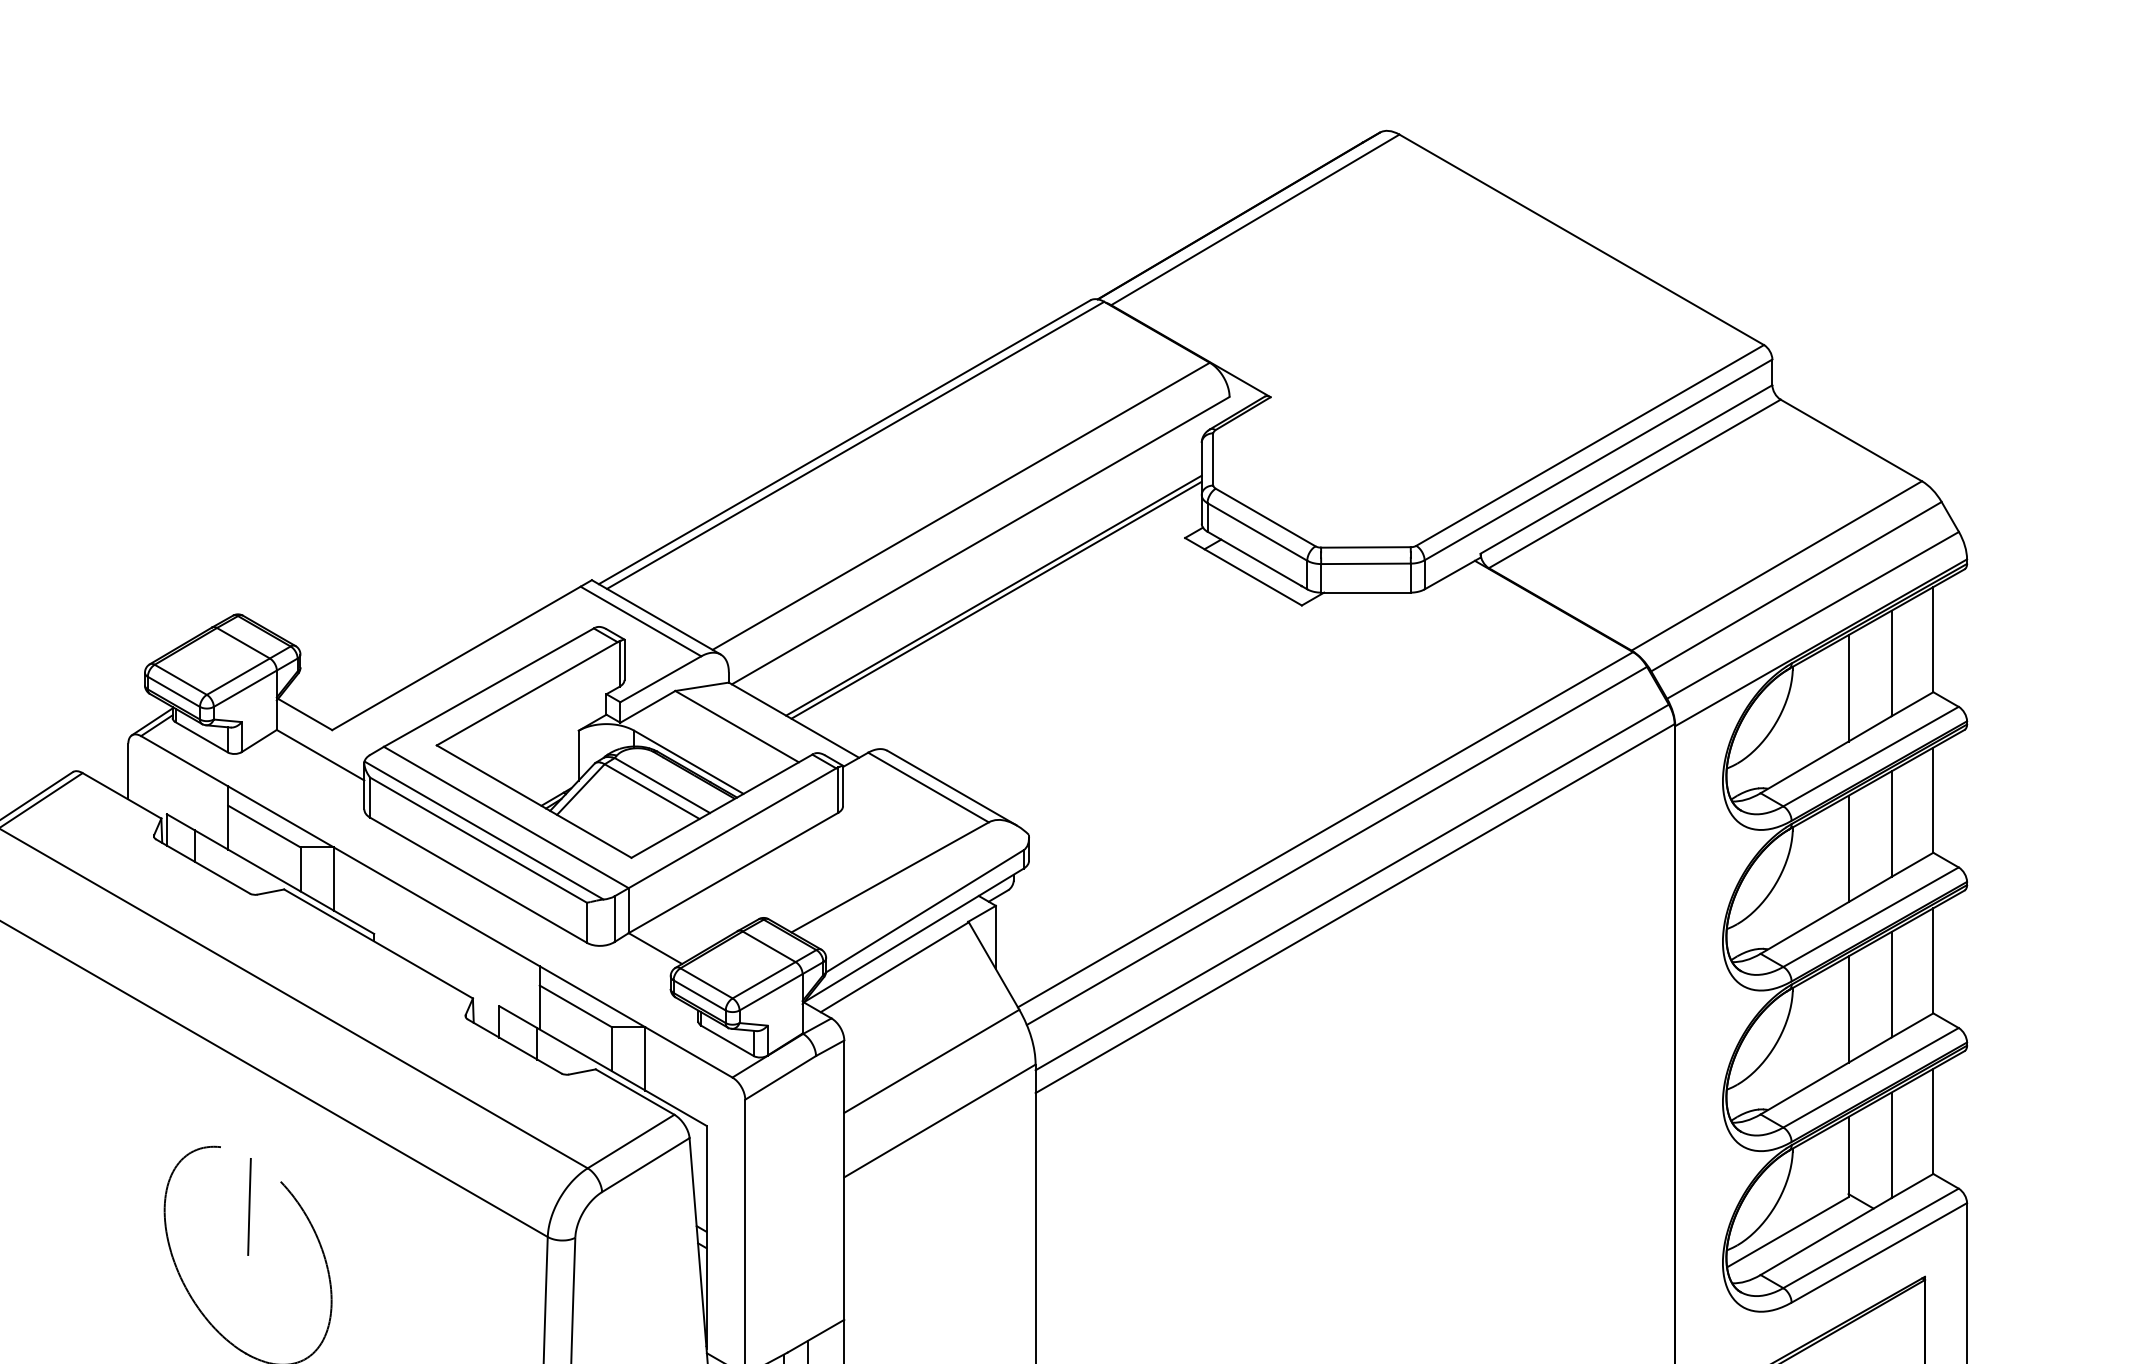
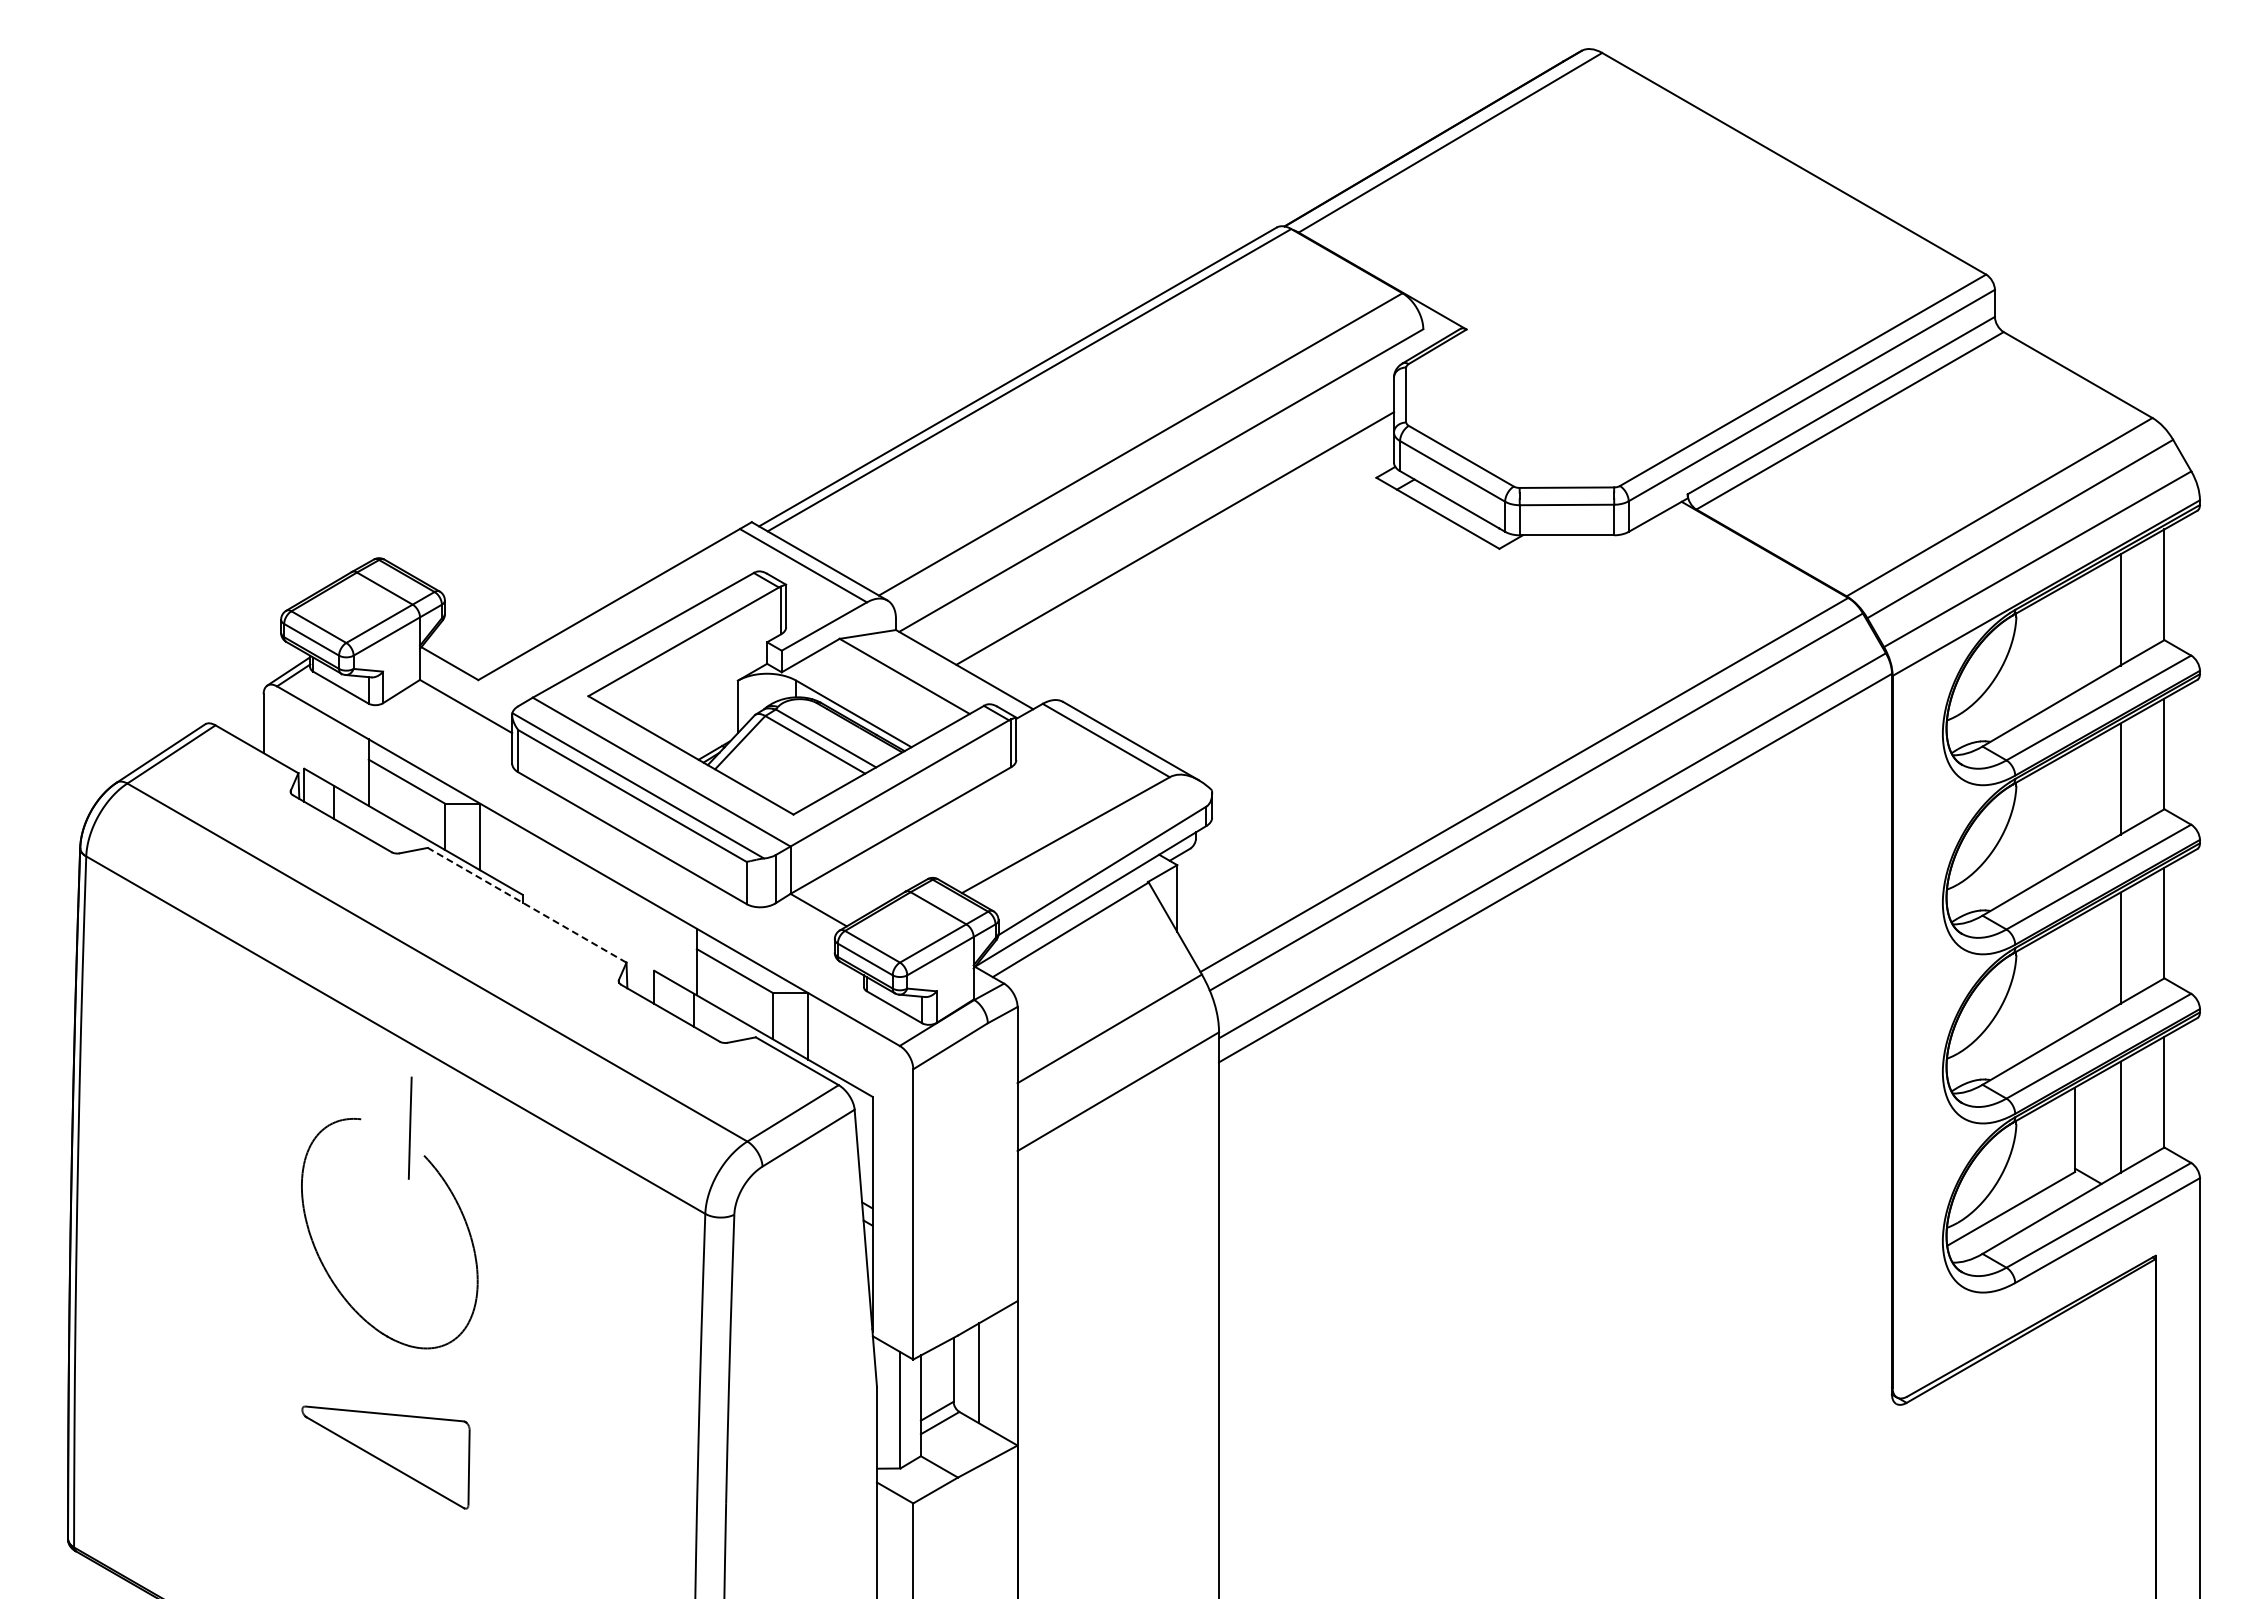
line: (996, 600) -> (1177, 543), removed
line: (1848, 688) -> (2075, 636), removed
line: (1848, 849) -> (2075, 805), removed
line: (378, 944) -> (527, 905), solid -> dashed
line: (1848, 1009) -> (2075, 974), removed
line: (248, 1206) -> (409, 1127), moved

